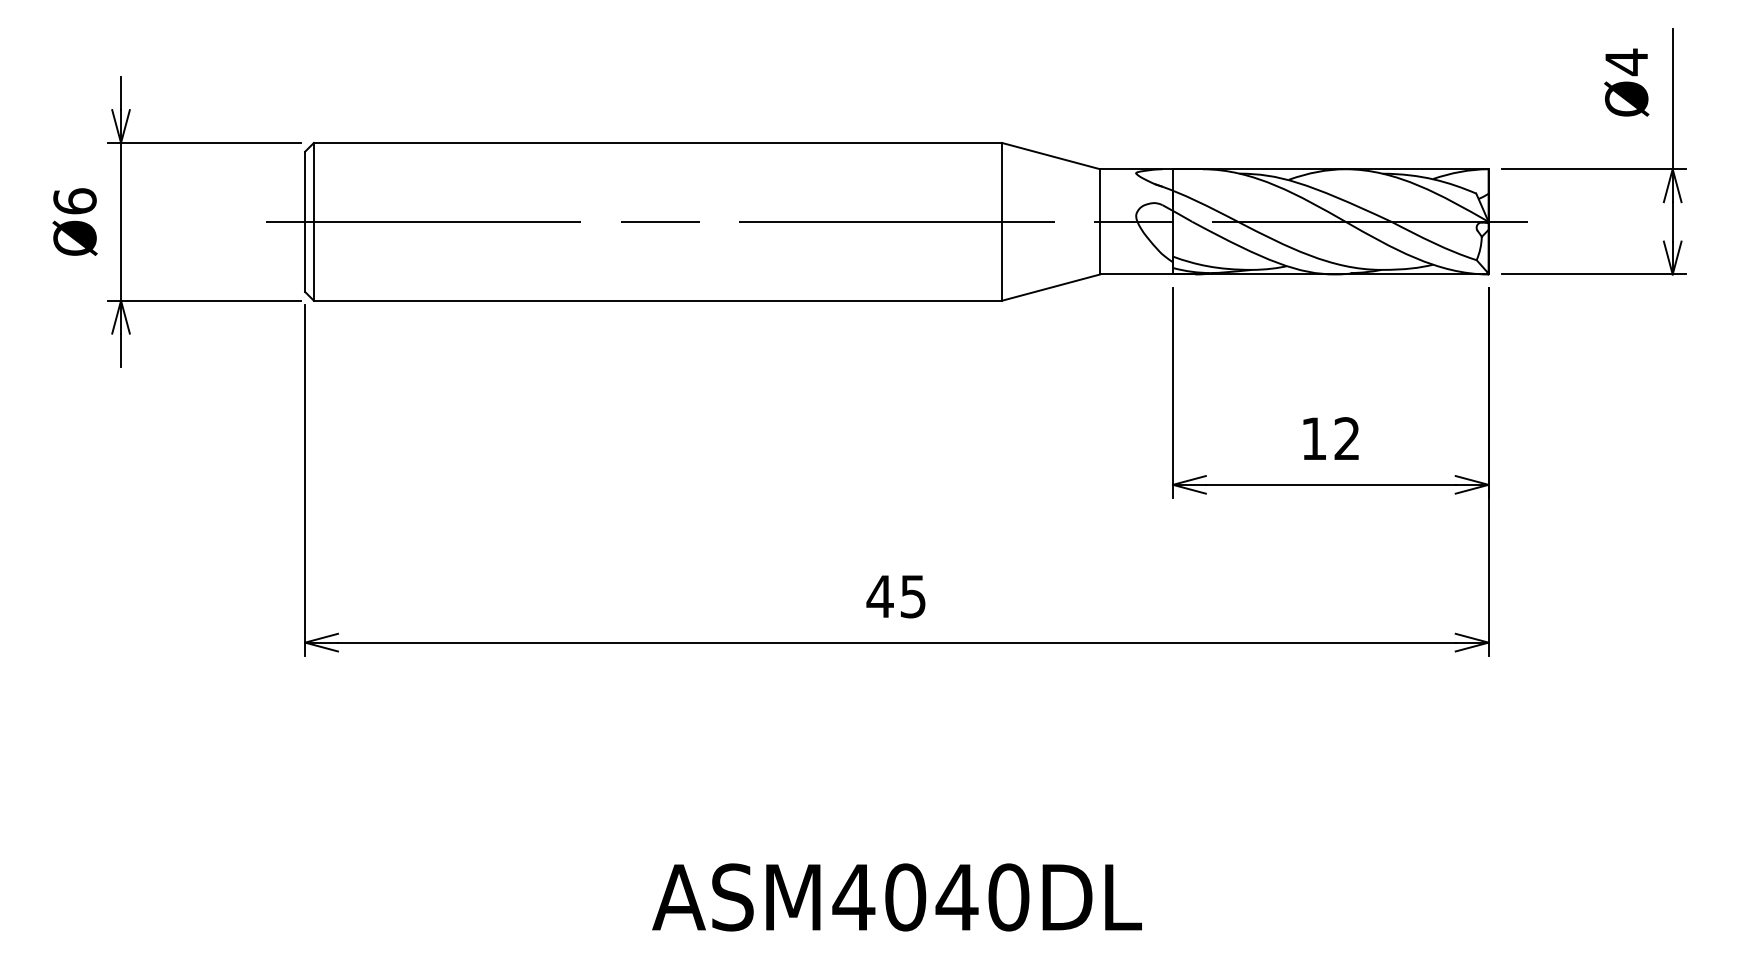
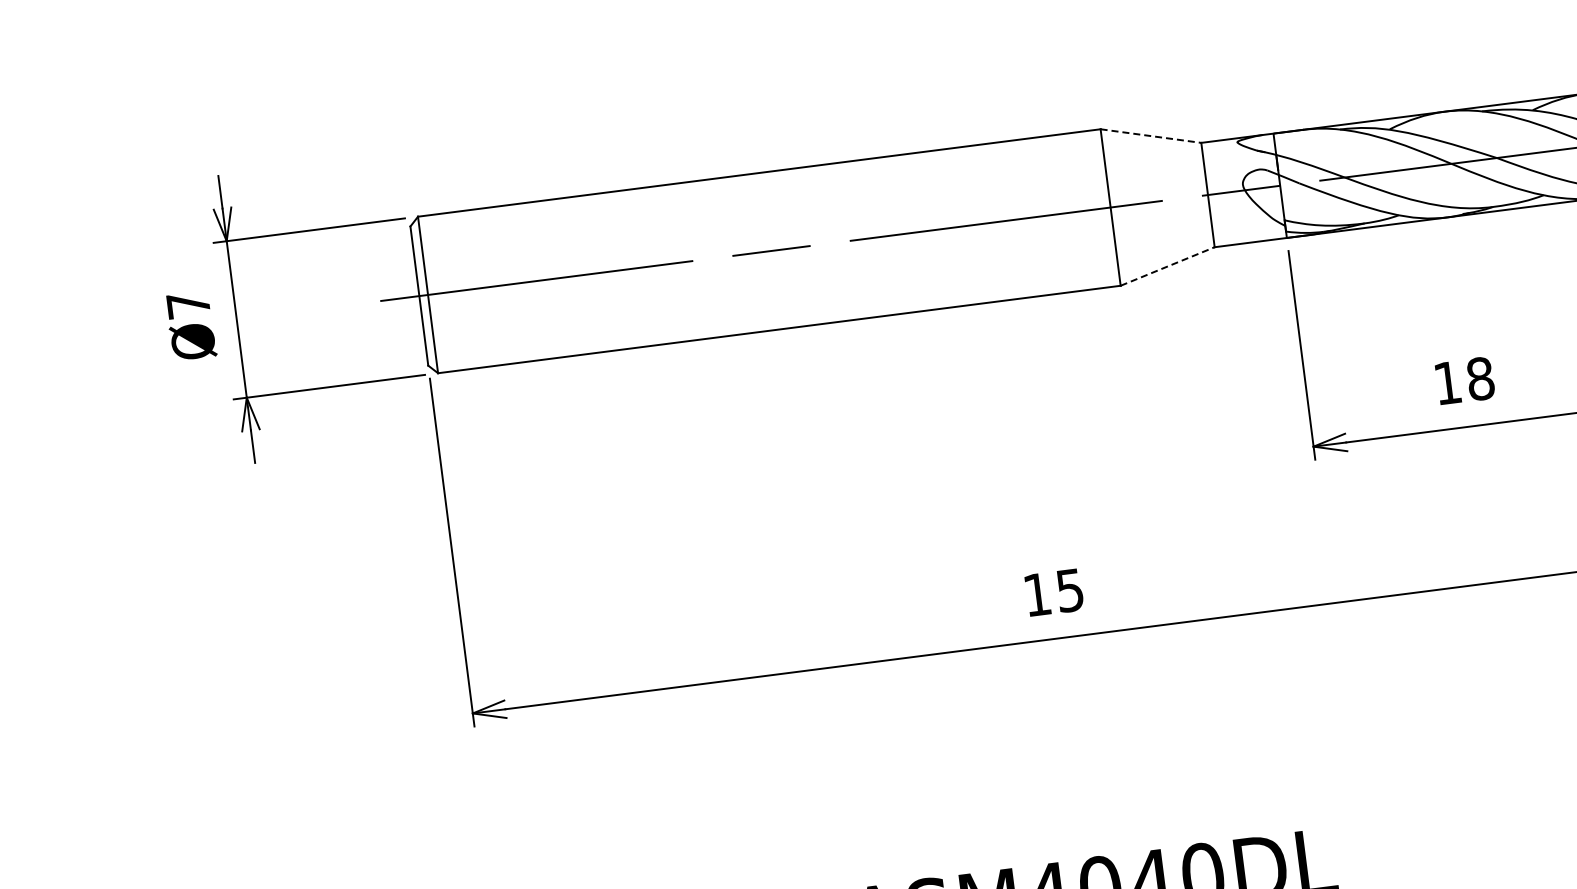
line: (1051, 156) -> (1151, 136), solid -> dashed
text: (74, 201) -> (187, 305), Ø6 -> Ø7
line: (1051, 287) -> (1168, 266), solid -> dashed
text: (1347, 438) -> (1480, 378), 12 -> 18
text: (879, 596) -> (1036, 594), 45 -> 15

